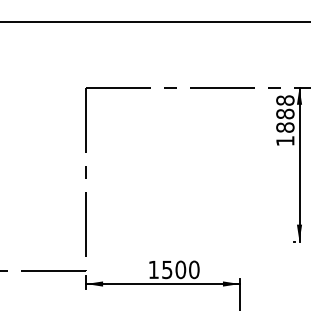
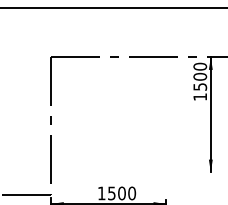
text: (285, 113) -> (200, 76), 1888 -> 1500

